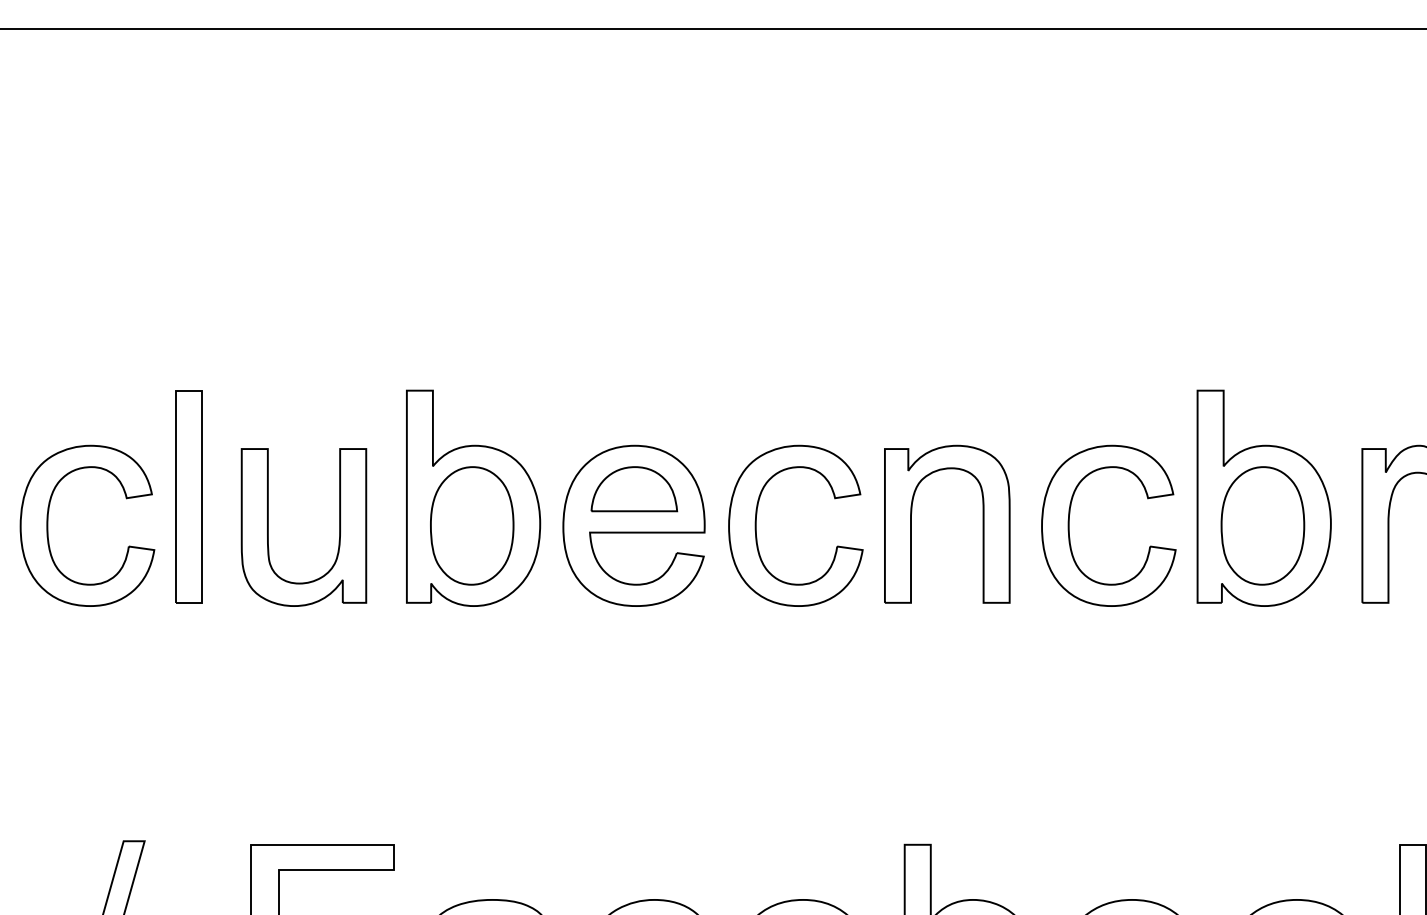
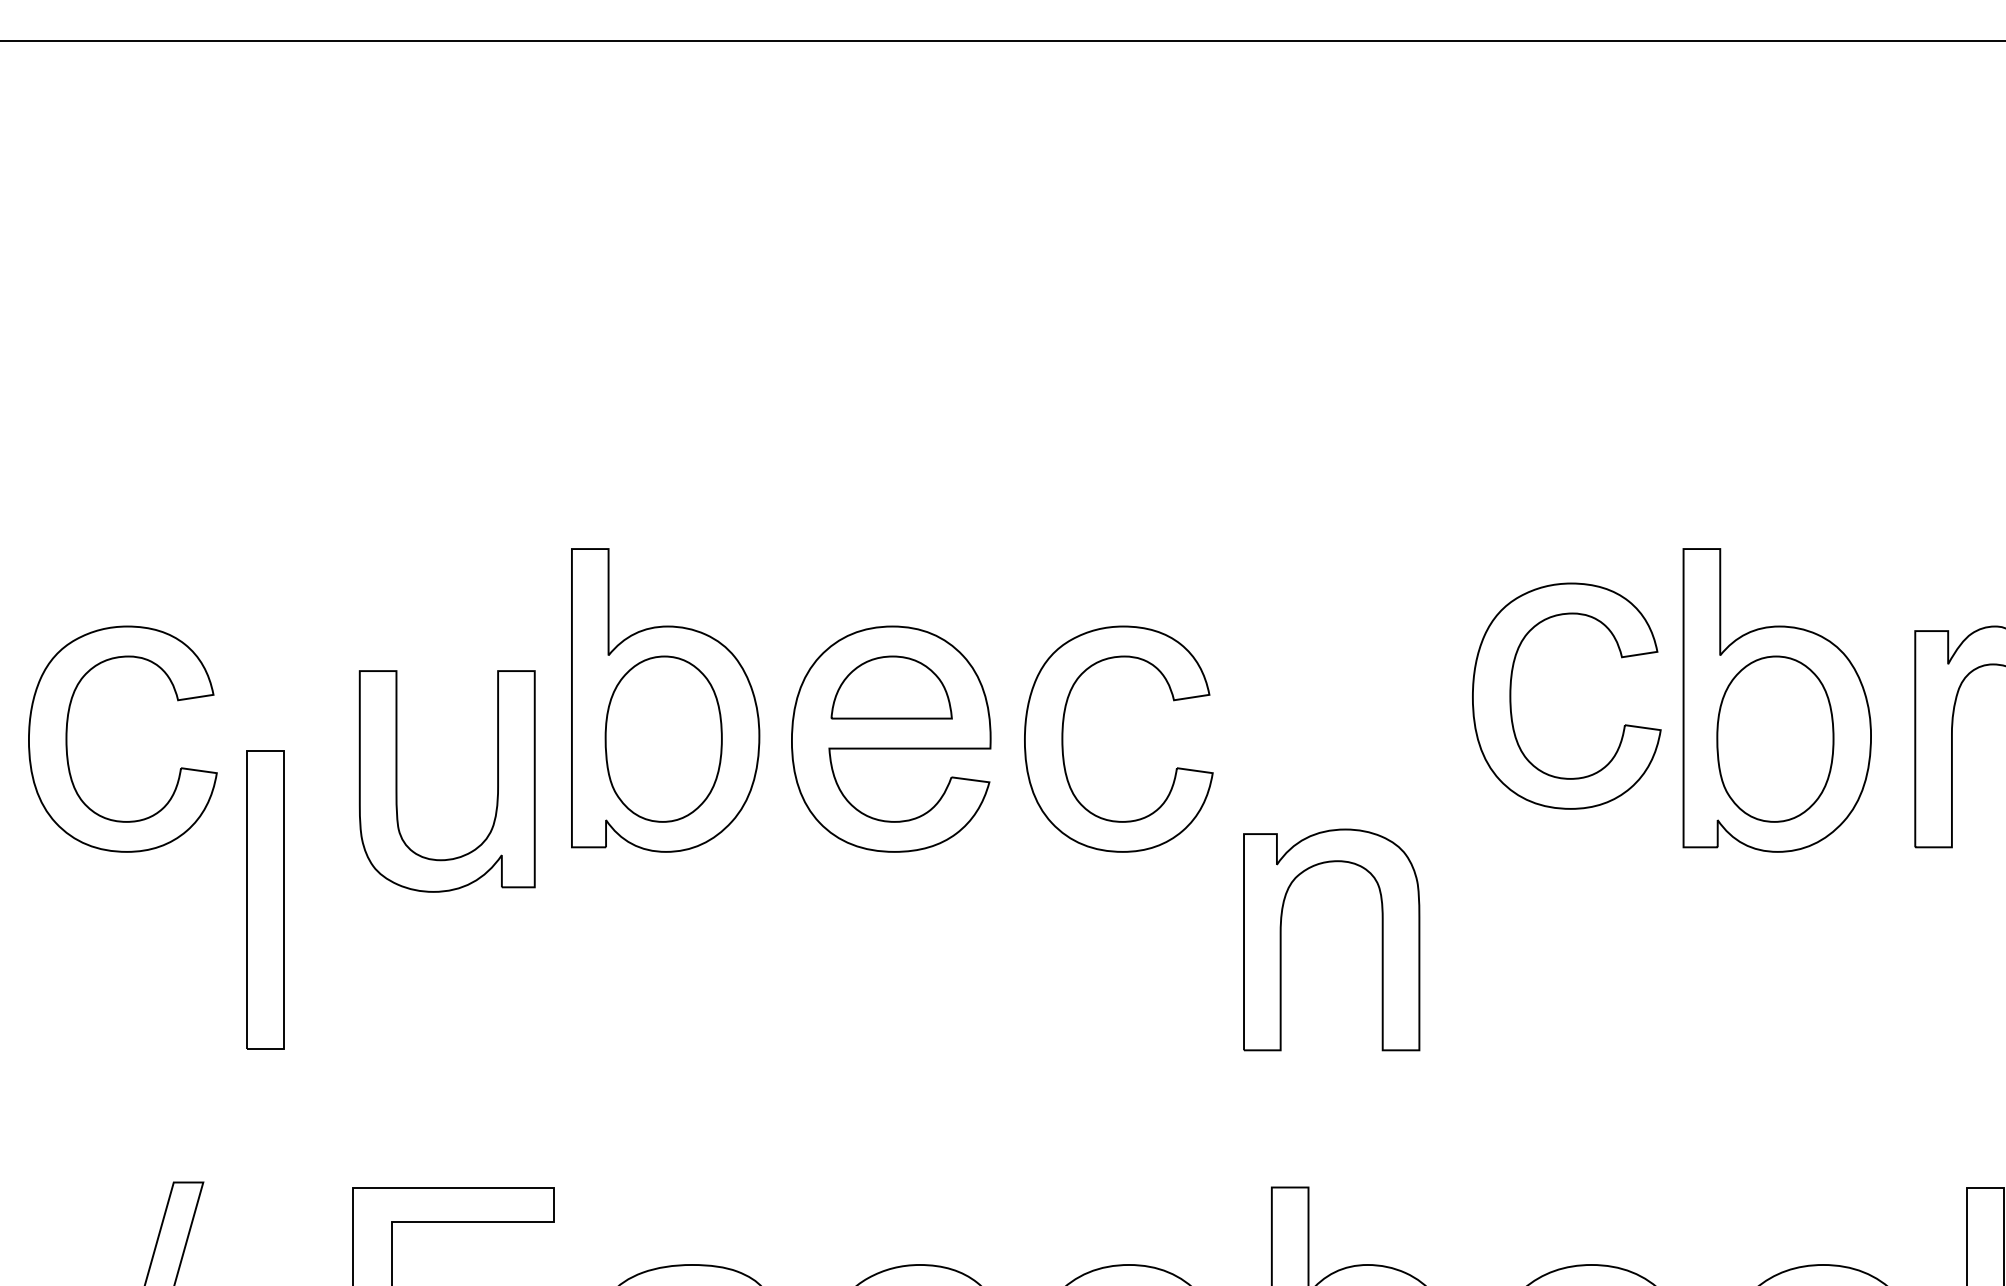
part: (188, 496) -> (265, 899), moved
part: (911, 524) -> (1281, 939), moved
part: (1069, 525) -> (1511, 695), moved
part: (268, 527) -> (397, 781), moved

